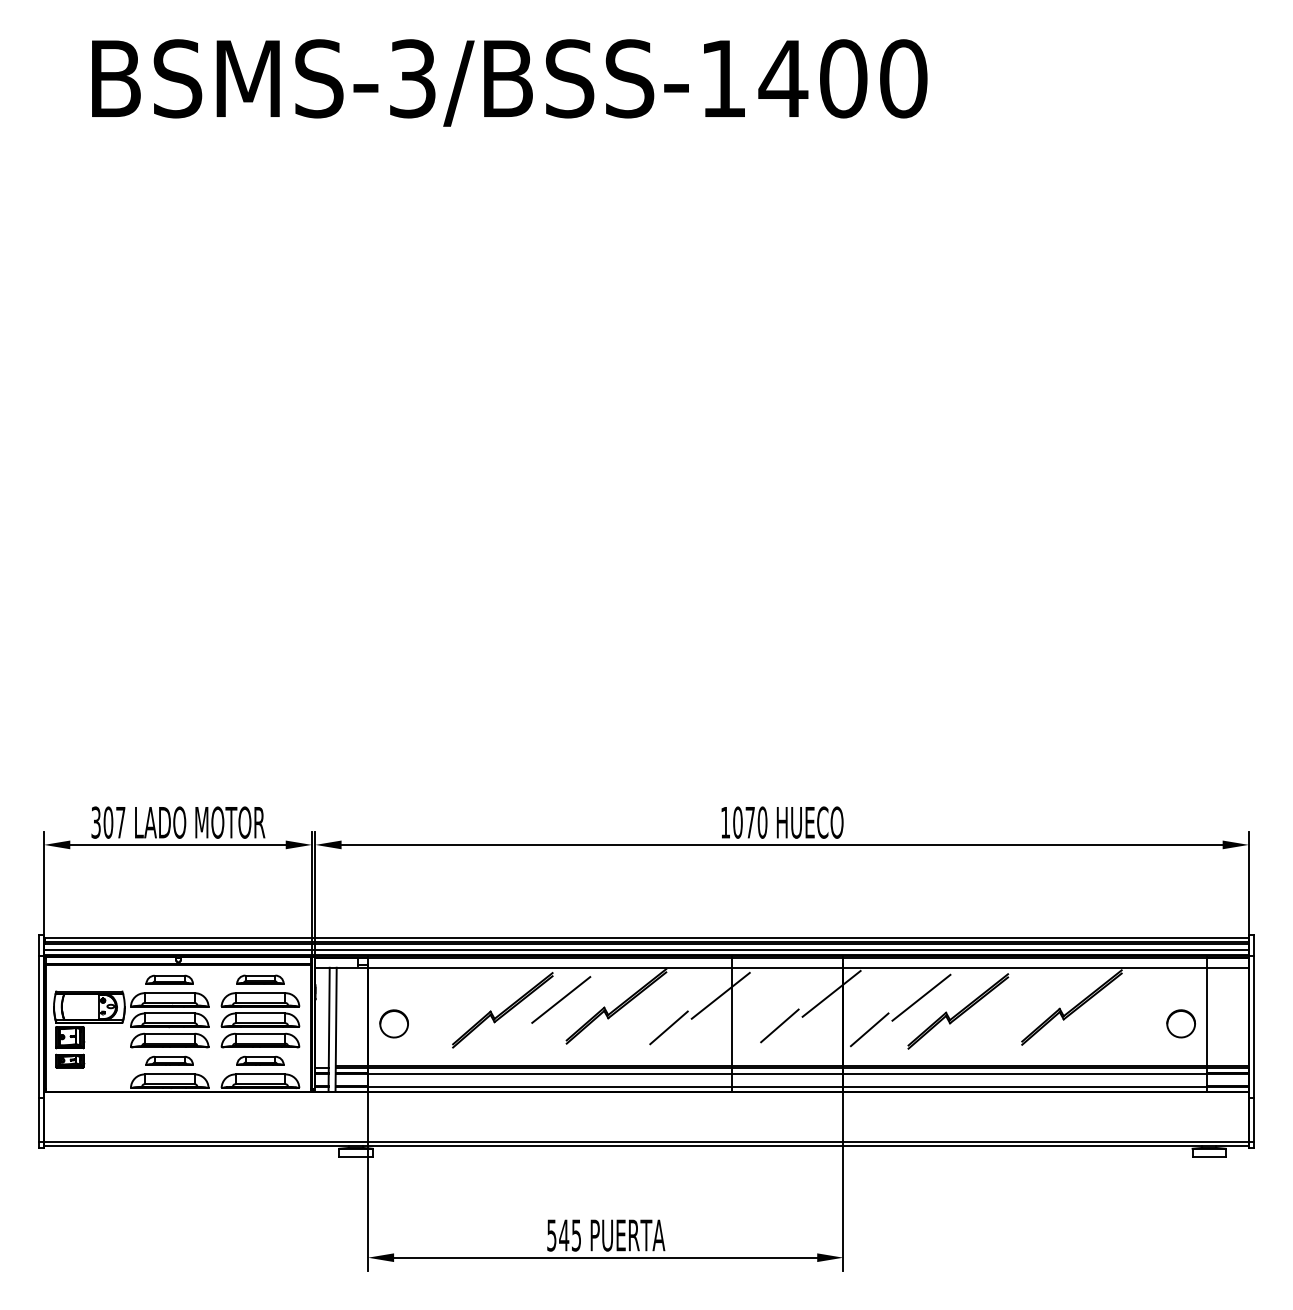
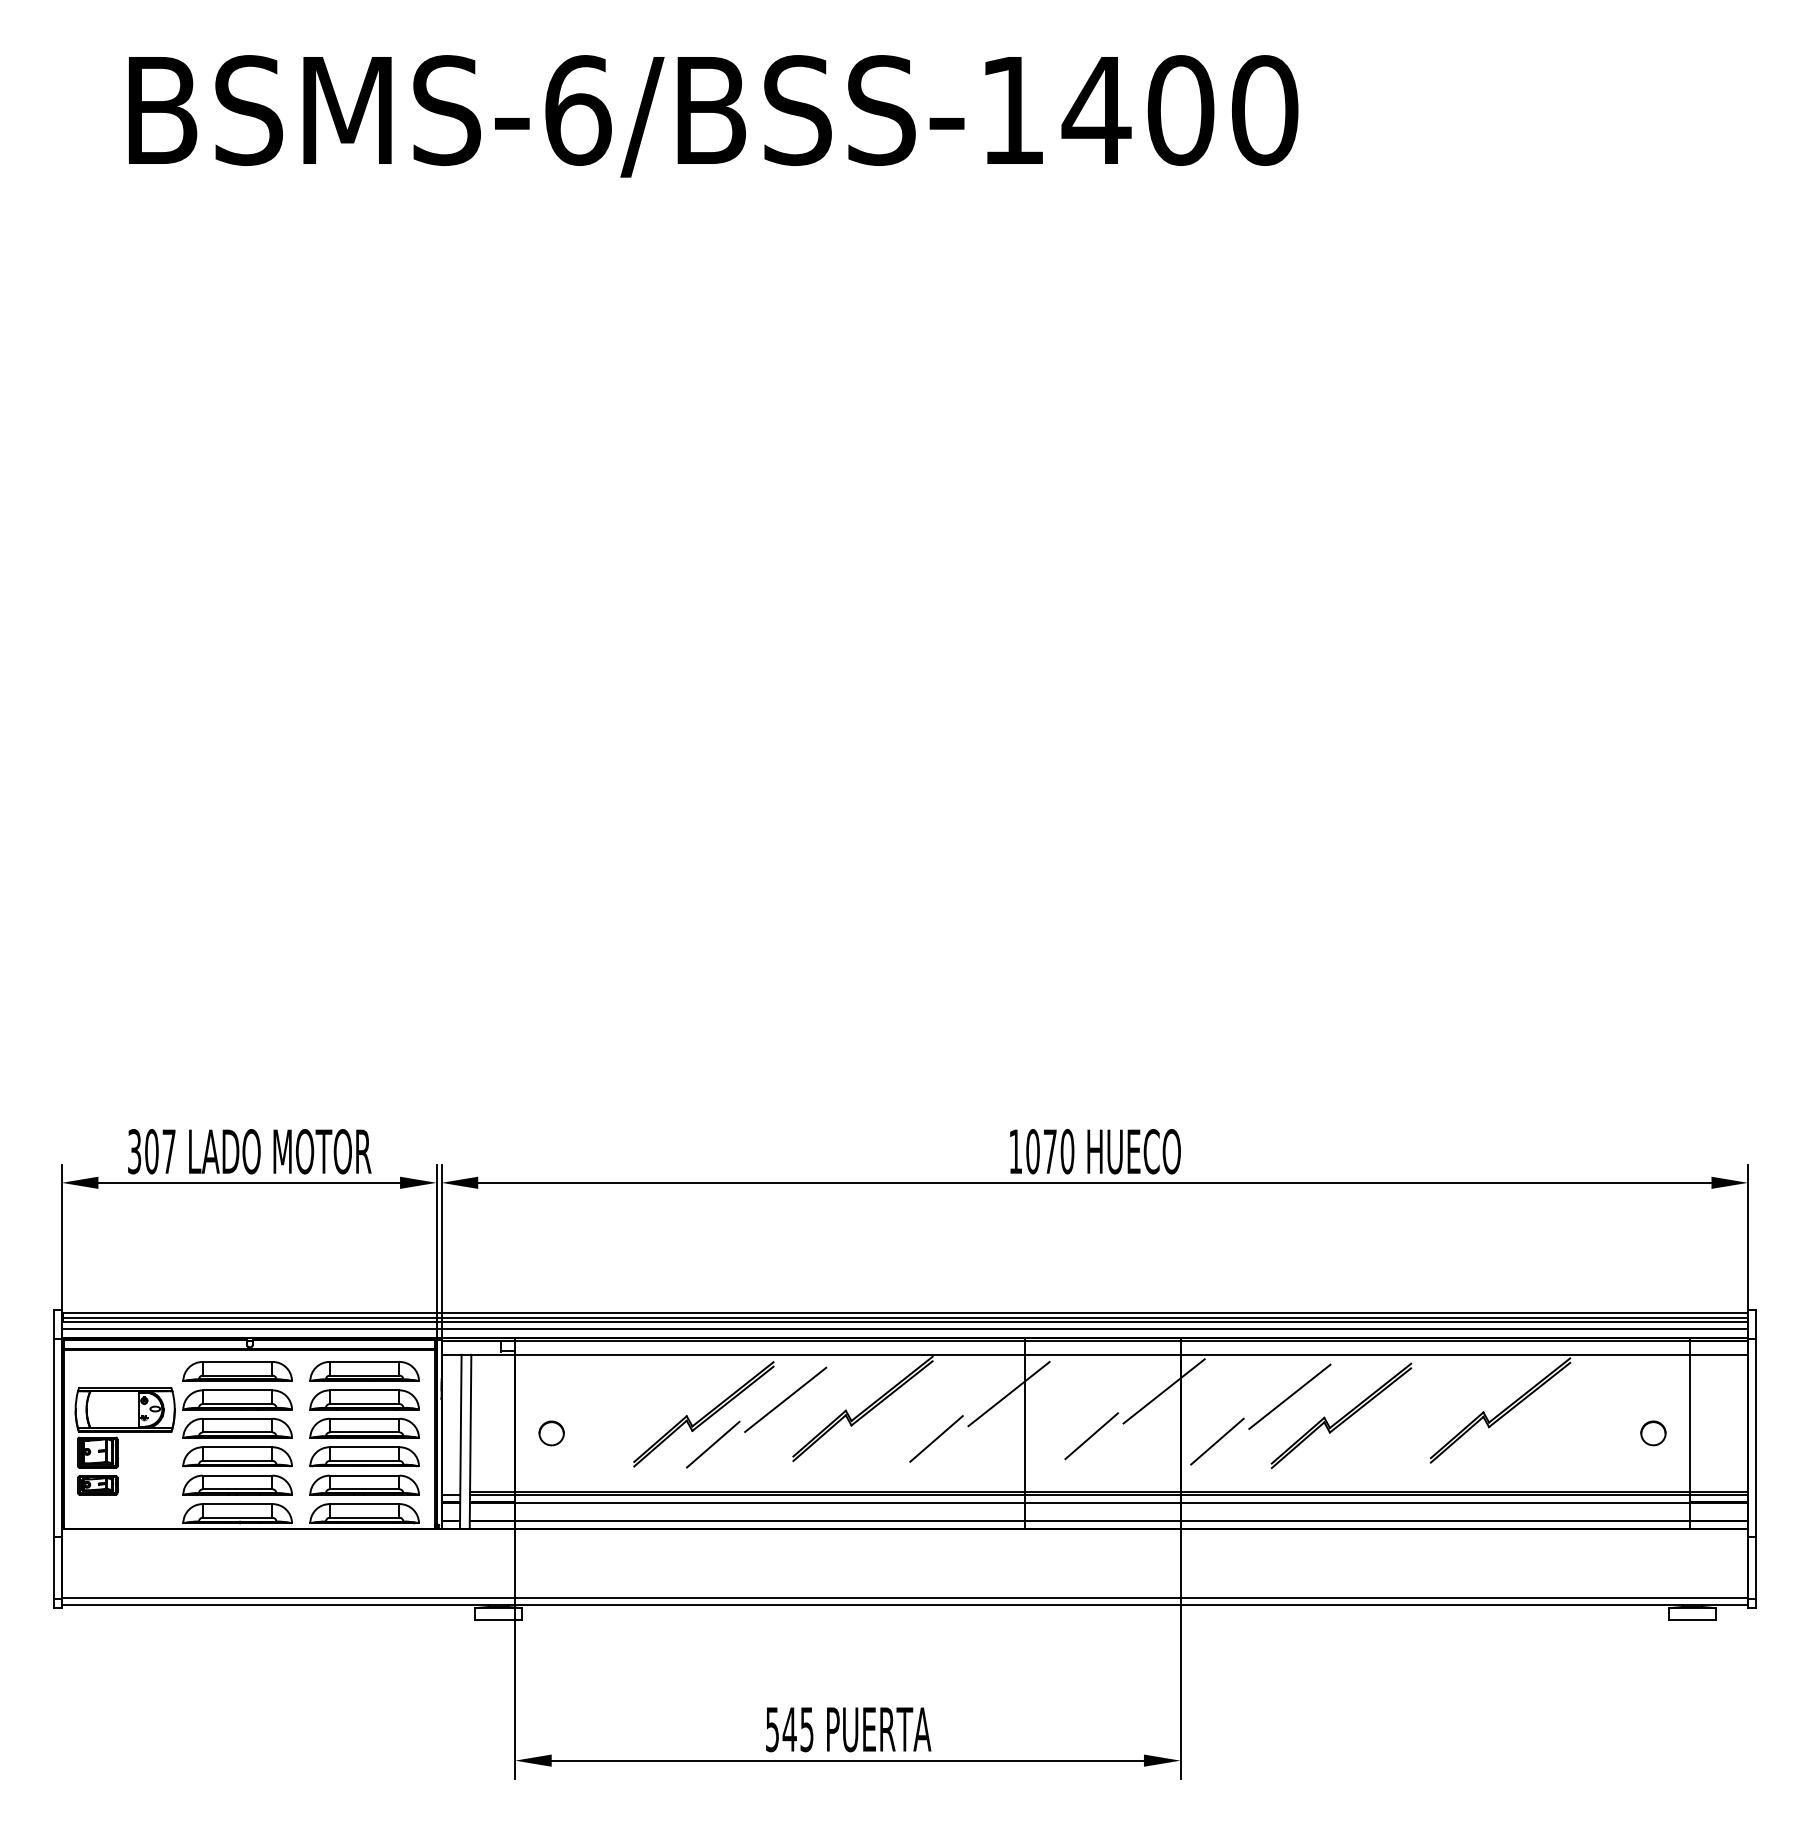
text: (413, 78) -> (578, 110), BSMS-3/BSS-1400 -> BSMS-6/BSS-1400
part: (169, 979) -> (237, 1371), size x1.67
part: (260, 979) -> (364, 1371), size x1.67
part: (393, 1023) -> (551, 1433), size x0.62
part: (1181, 1023) -> (1653, 1433), size x0.62
line: (508, 1031) -> (712, 1444), added
part: (169, 1060) -> (237, 1484), size x1.67
part: (260, 1060) -> (364, 1484), size x1.67

